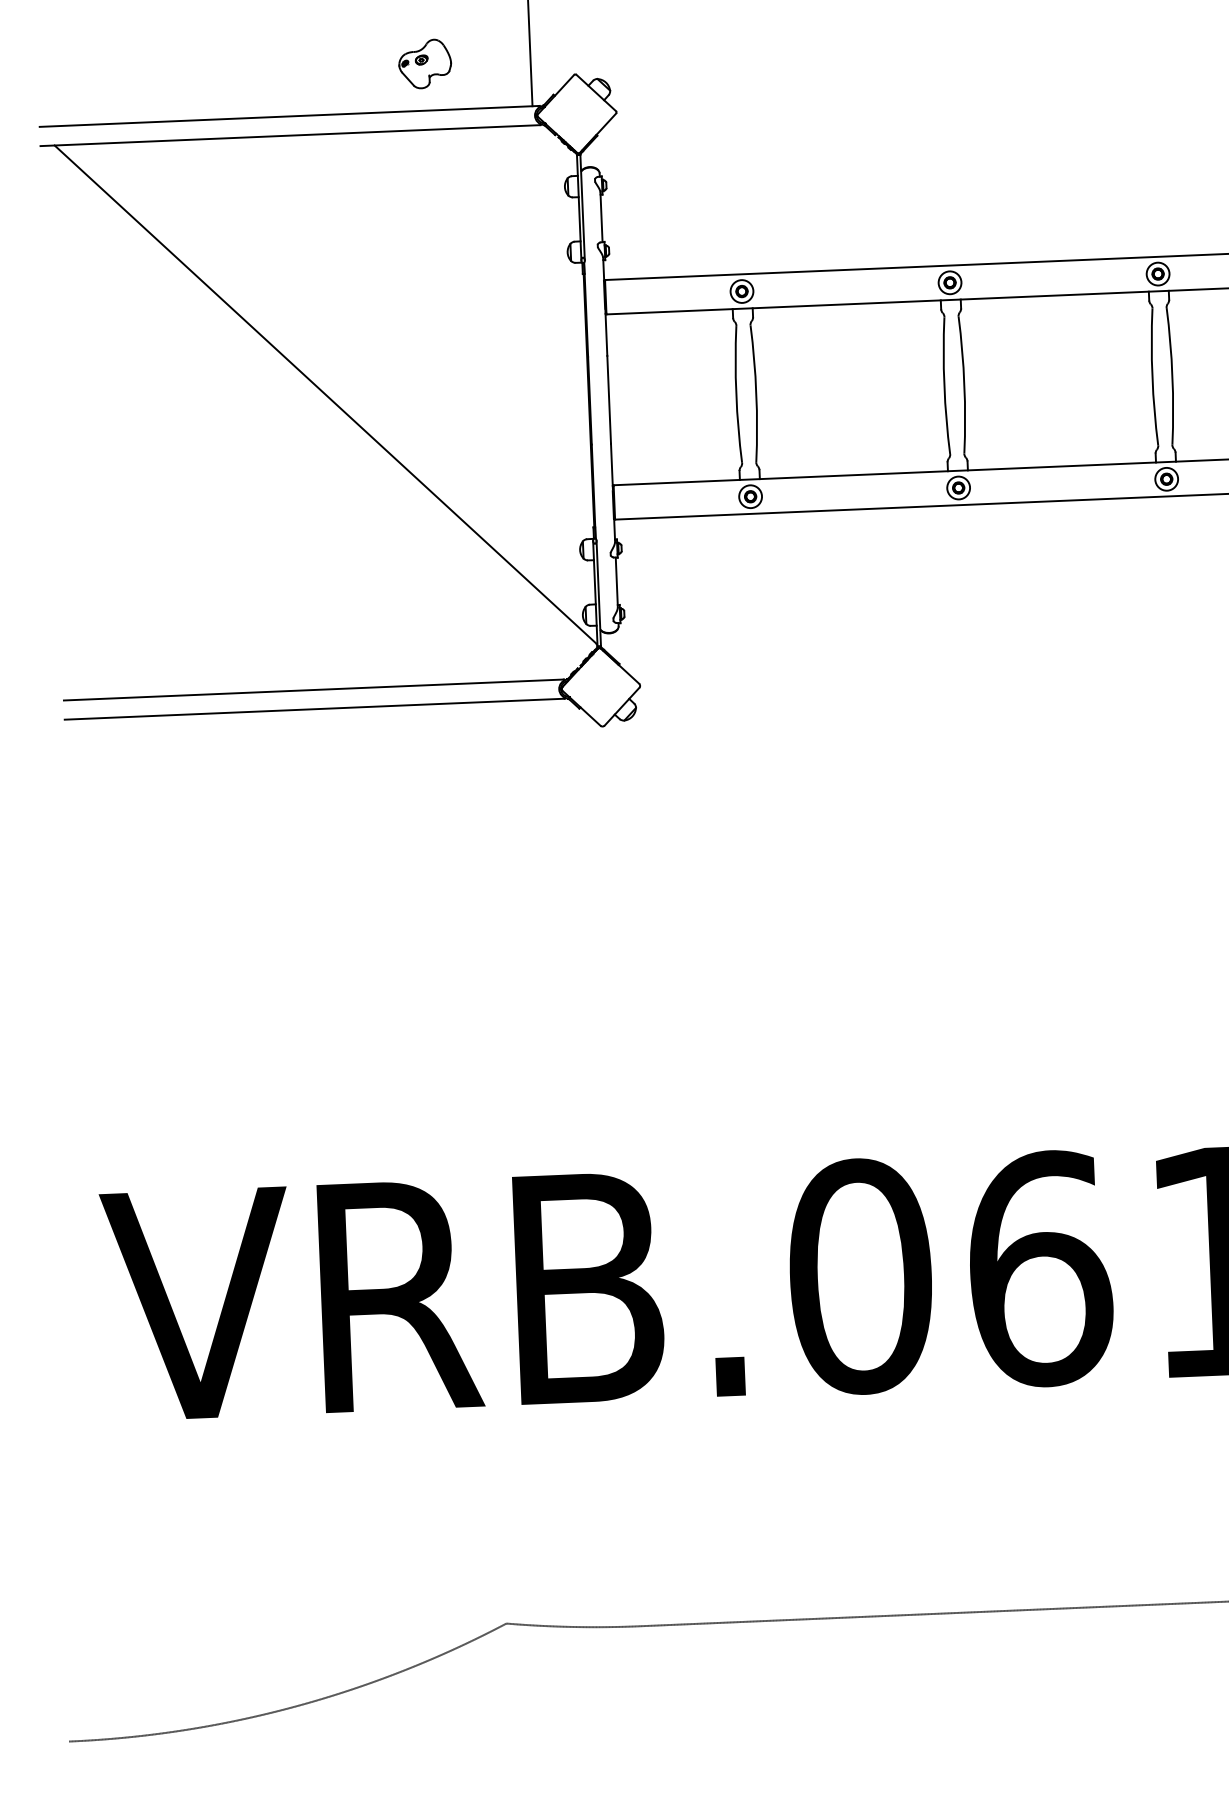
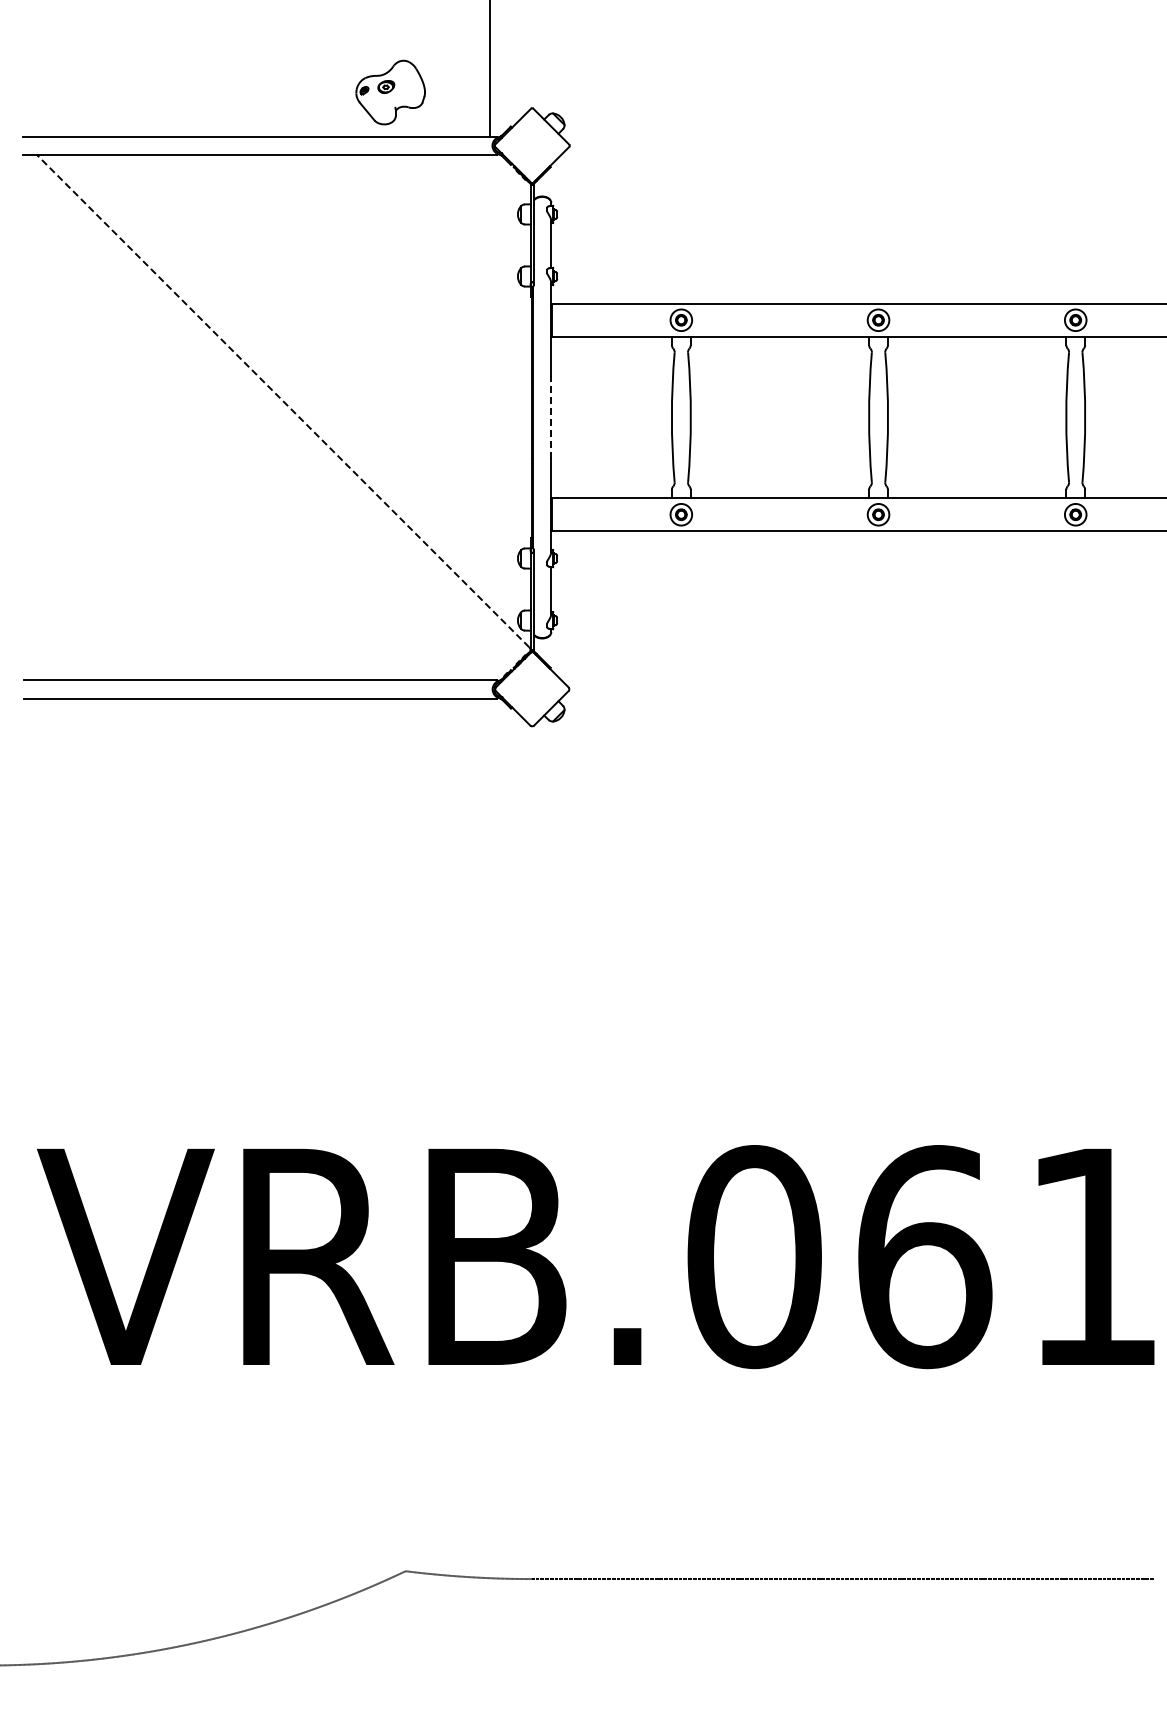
part: (425, 64) -> (390, 92), size x1.4
line: (324, 393) -> (282, 400), solid -> dashed
line: (609, 399) -> (551, 417), solid -> dashed

